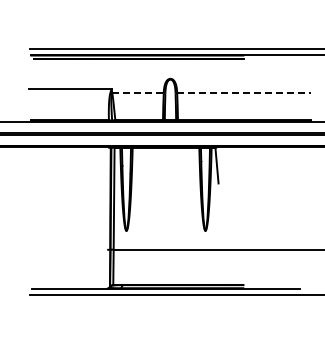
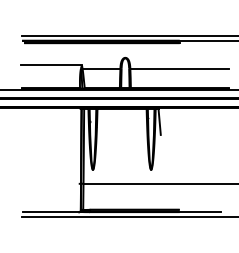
line: (138, 93) -> (101, 68), dashed -> solid
line: (244, 93) -> (179, 68), dashed -> solid

